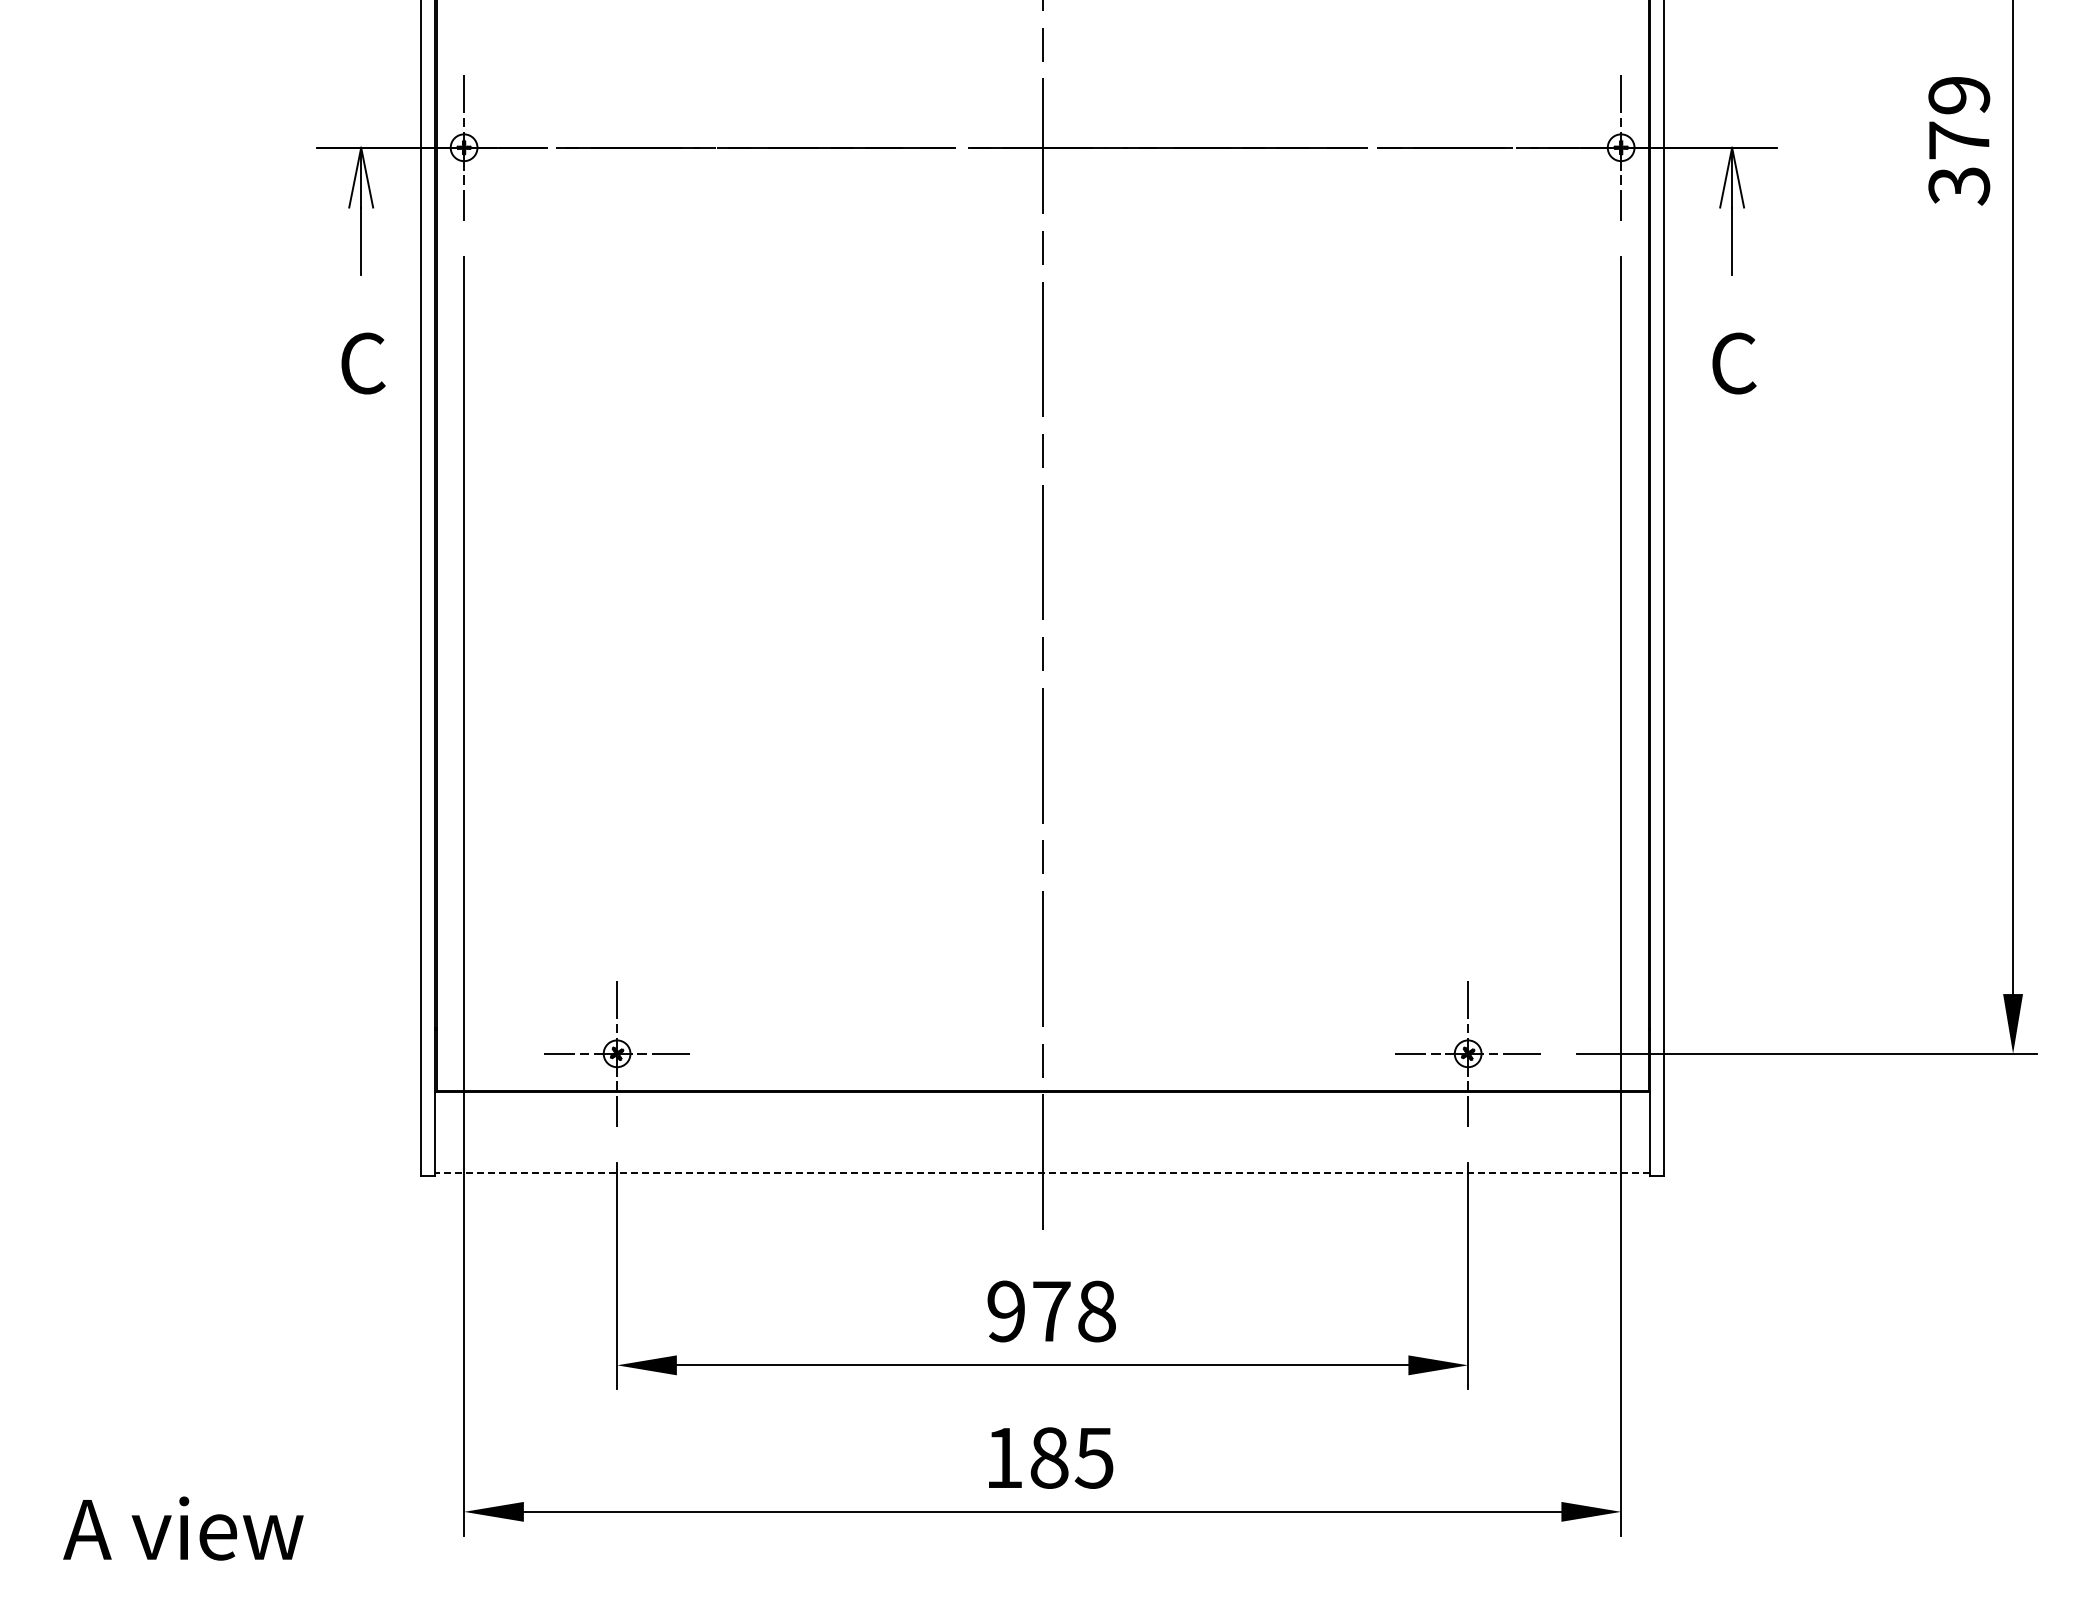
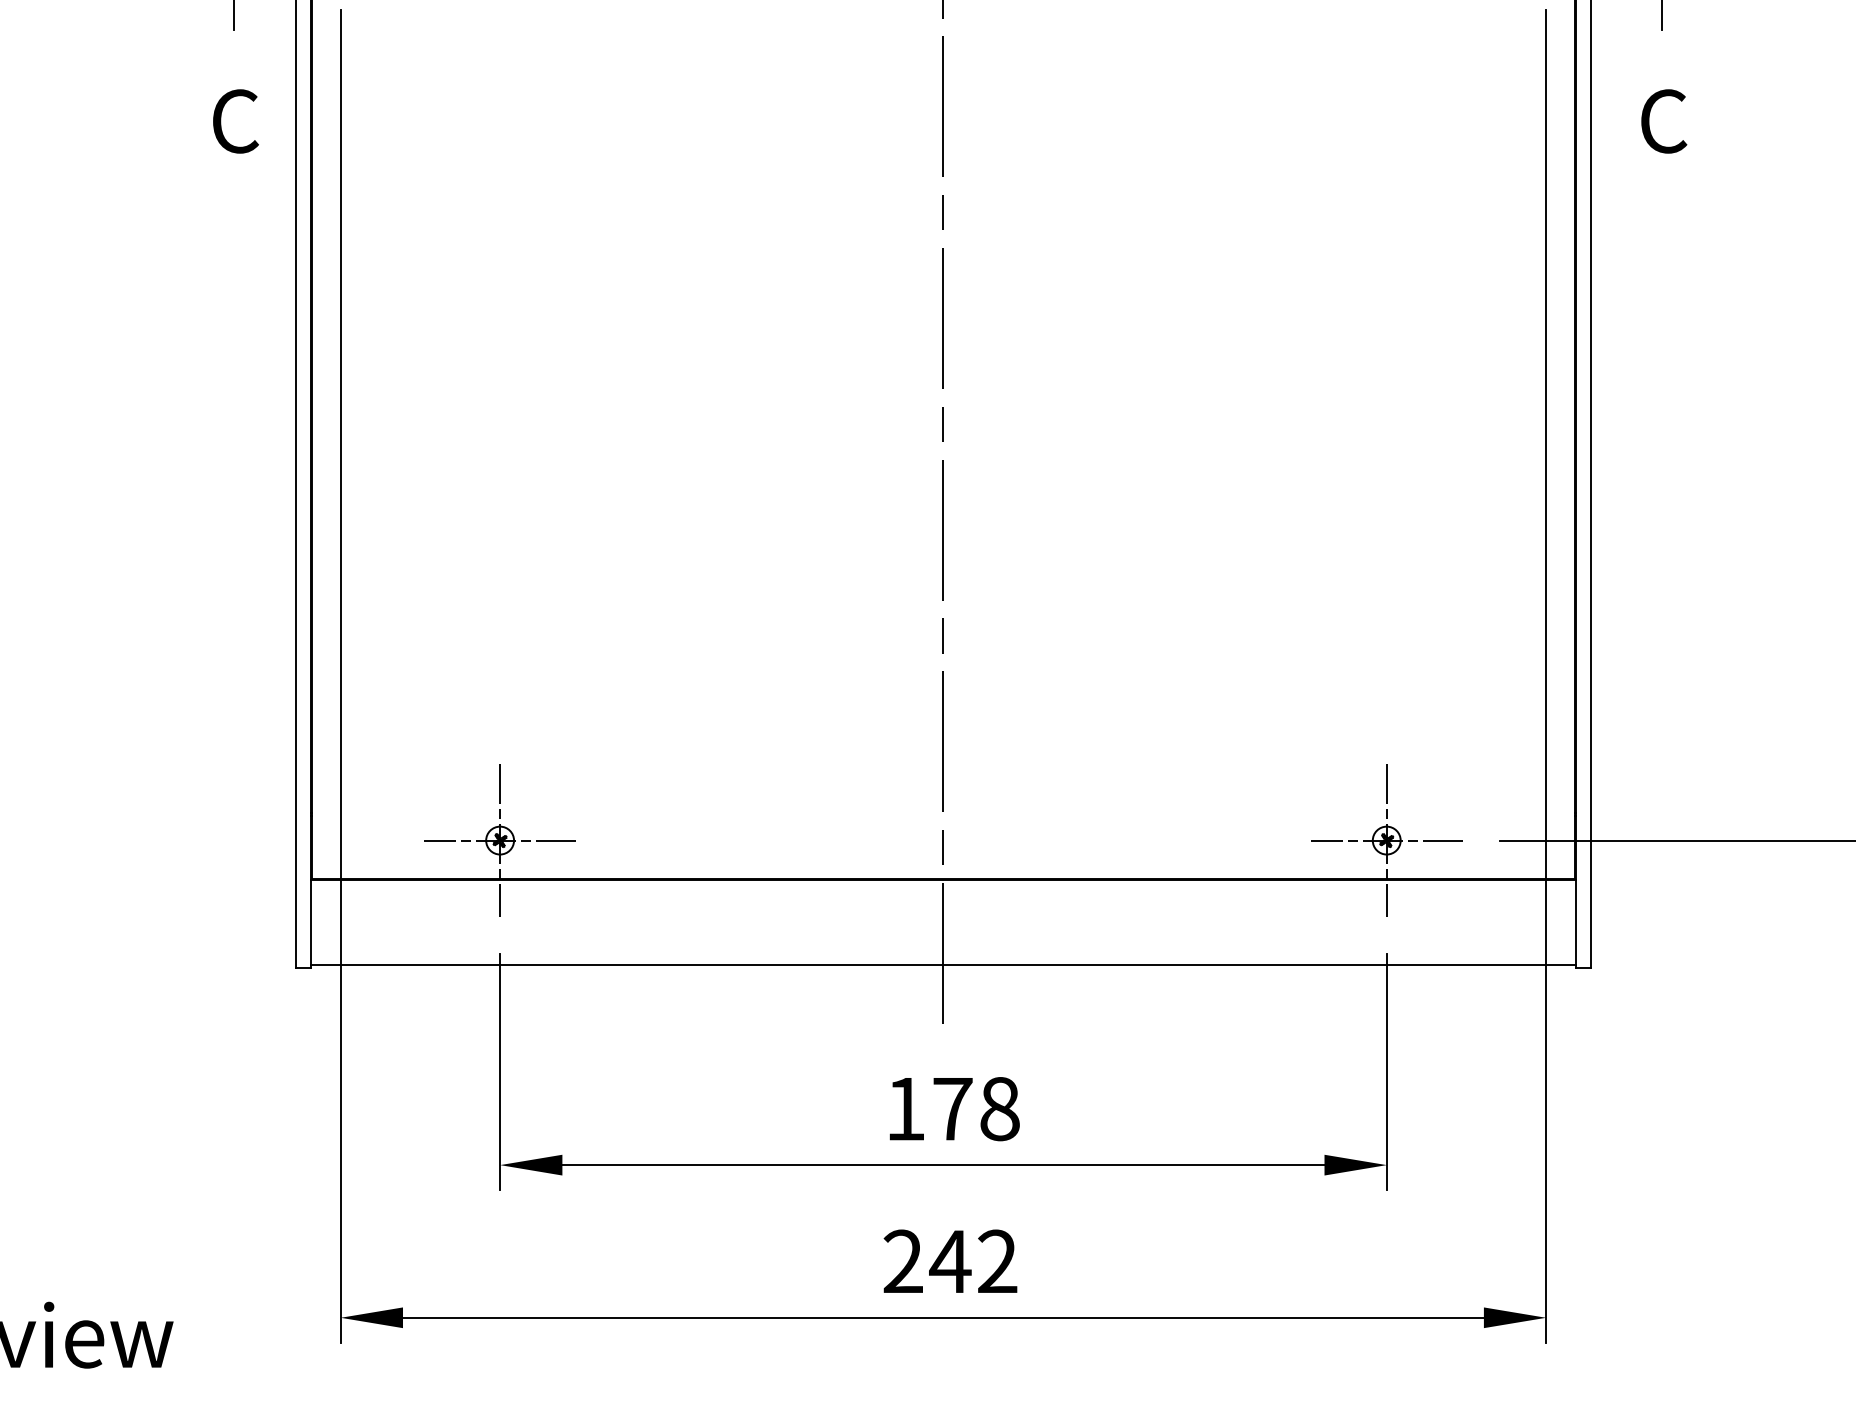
line: (1042, 1173) -> (943, 965), dashed -> solid
text: (1005, 1311) -> (904, 1109), 978 -> 178
text: (1049, 1457) -> (950, 1261), 185 -> 242

